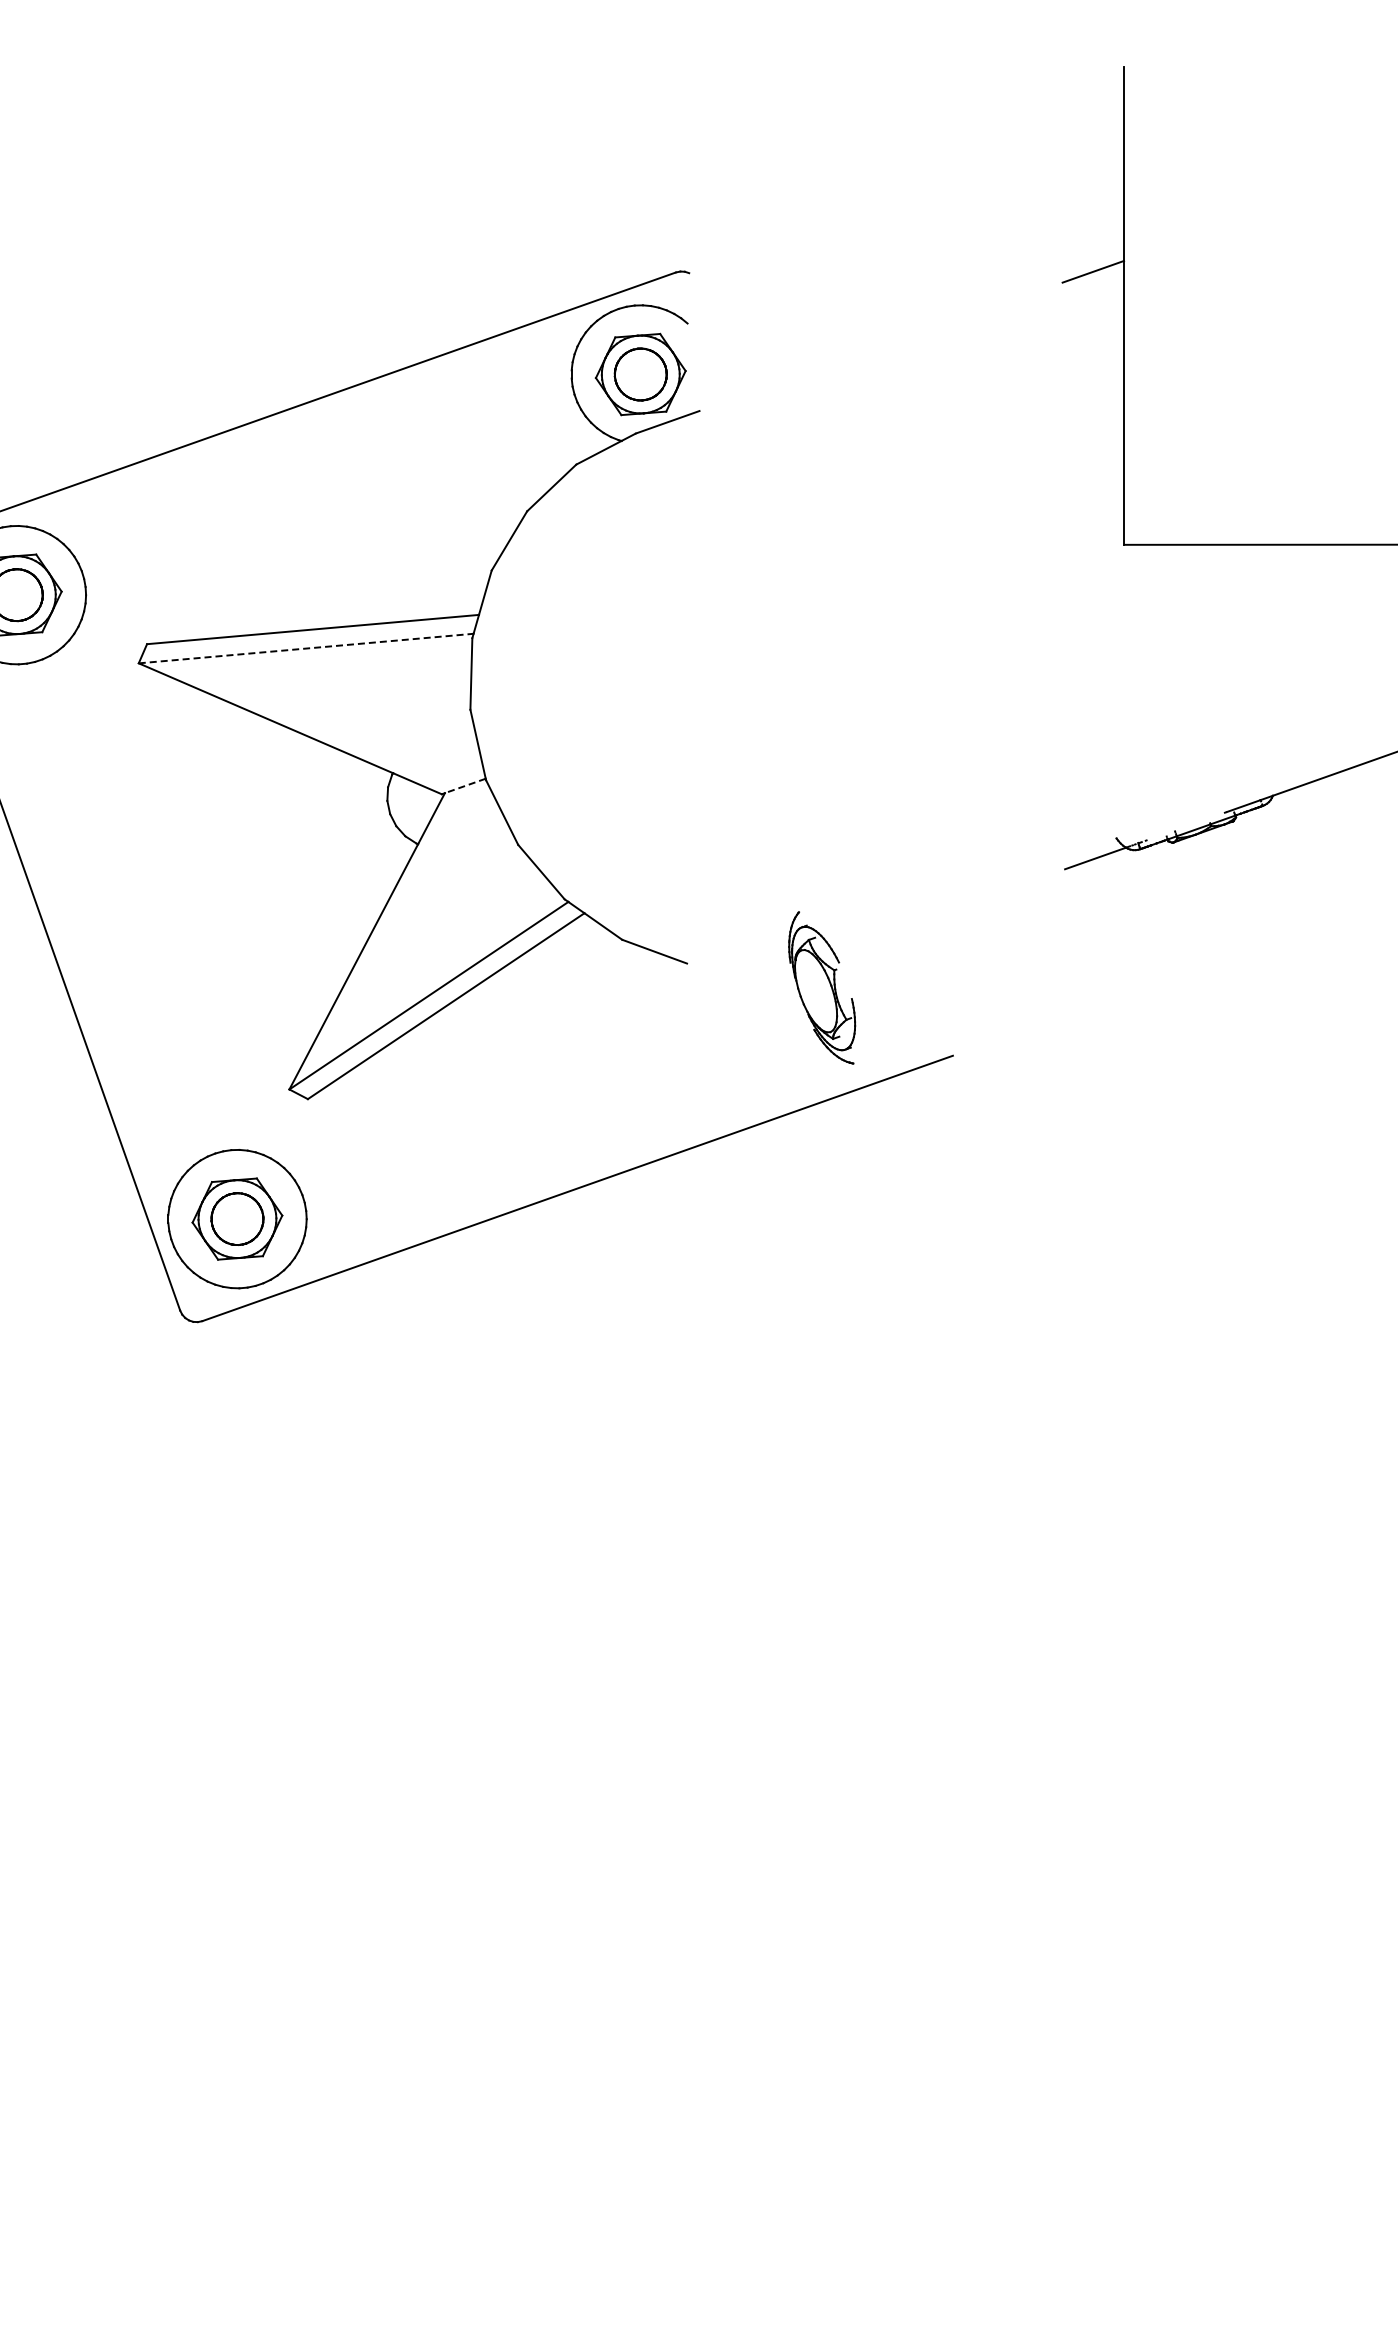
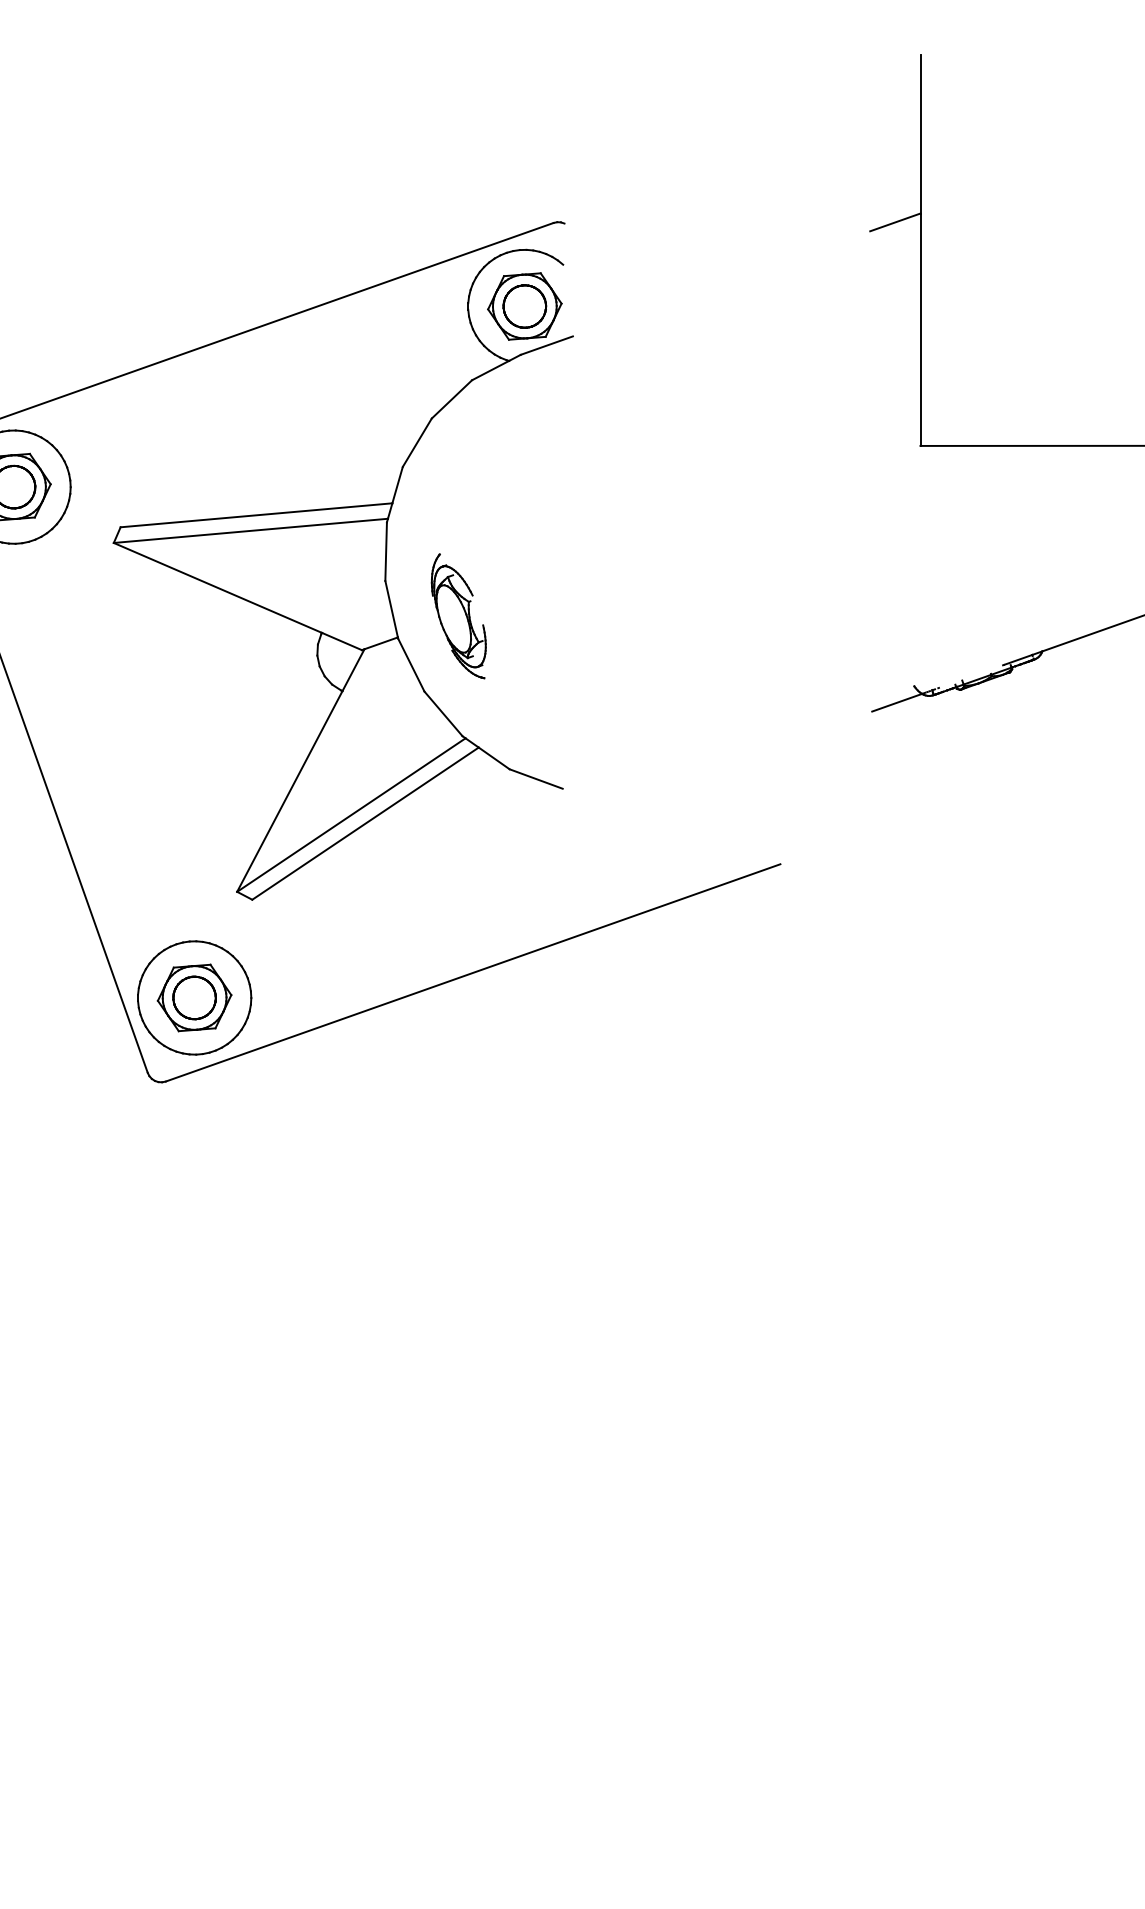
line: (306, 648) -> (251, 530), dashed -> solid
line: (465, 785) -> (381, 642), dashed -> solid
part: (822, 987) -> (459, 615), moved

